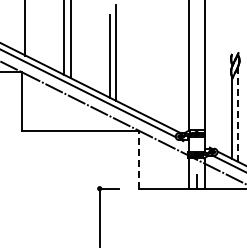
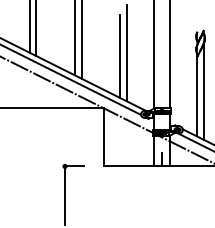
line: (161, 75) -> (126, 53), added
line: (154, 78) -> (119, 56), added
line: (238, 113) -> (203, 91), dashed -> solid
line: (138, 159) -> (103, 137), dashed -> solid

